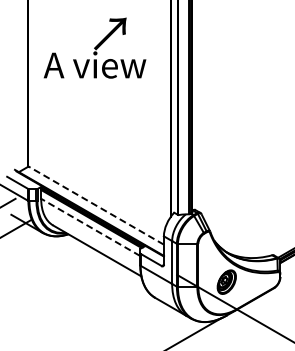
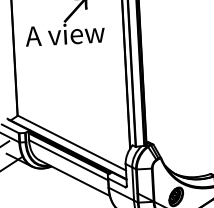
line: (95, 205) -> (71, 143), dashed -> solid
line: (90, 227) -> (68, 160), dashed -> solid

